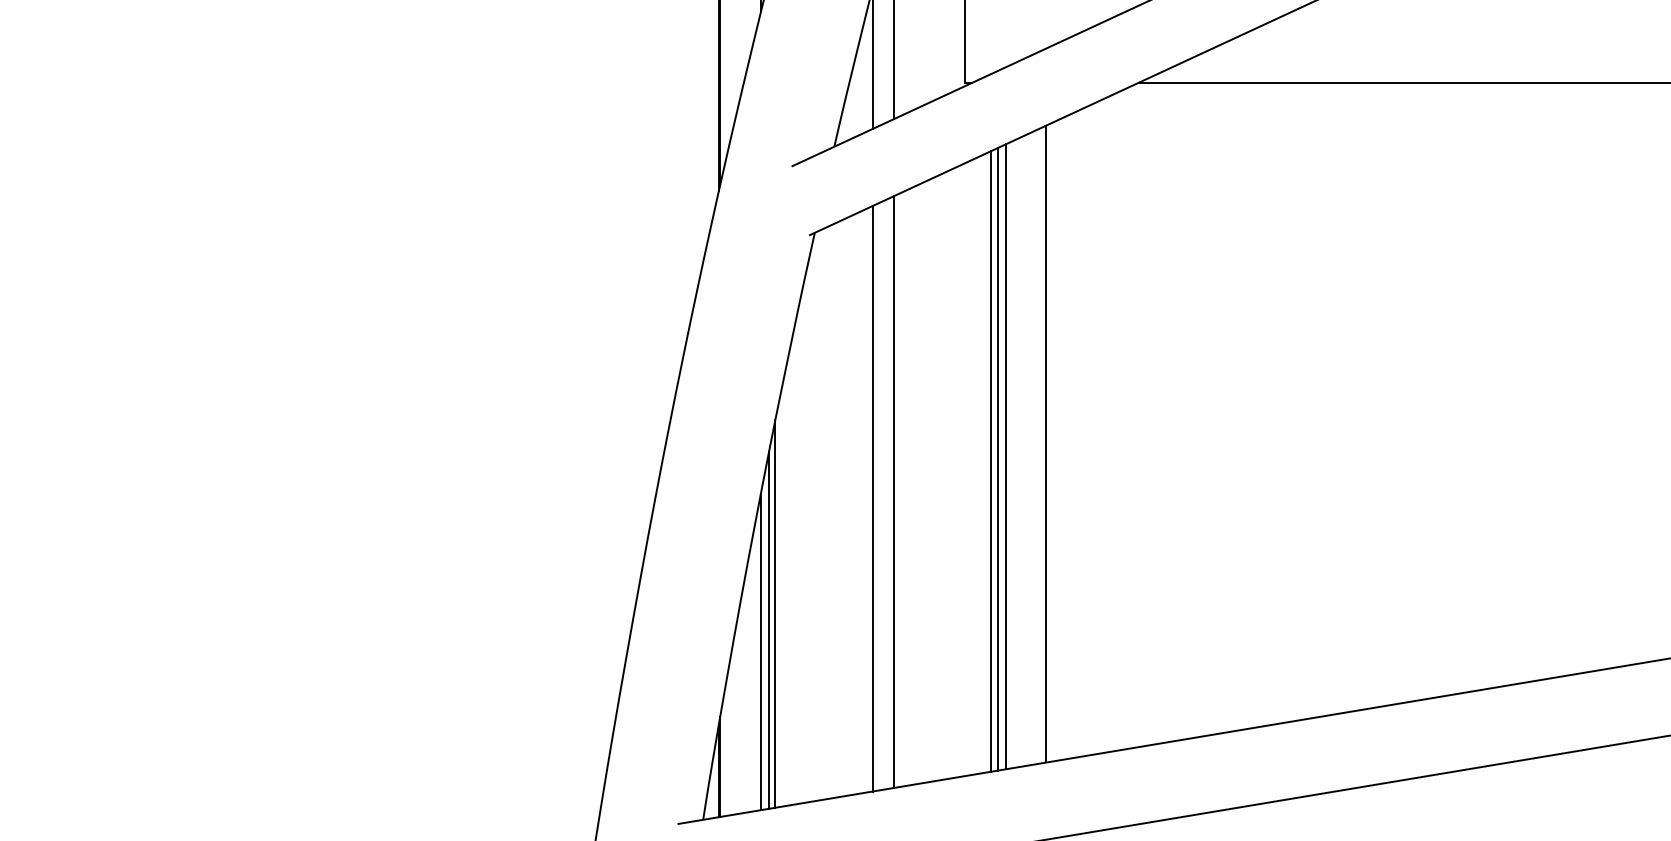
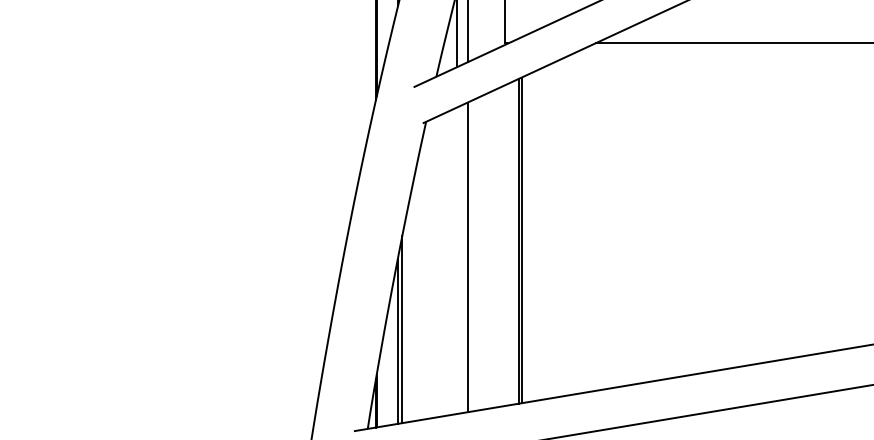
line: (1046, 442) -> (547, 231), removed
line: (1006, 455) -> (526, 238), removed
line: (872, 497) -> (456, 260), removed
line: (775, 612) -> (405, 320), removed

